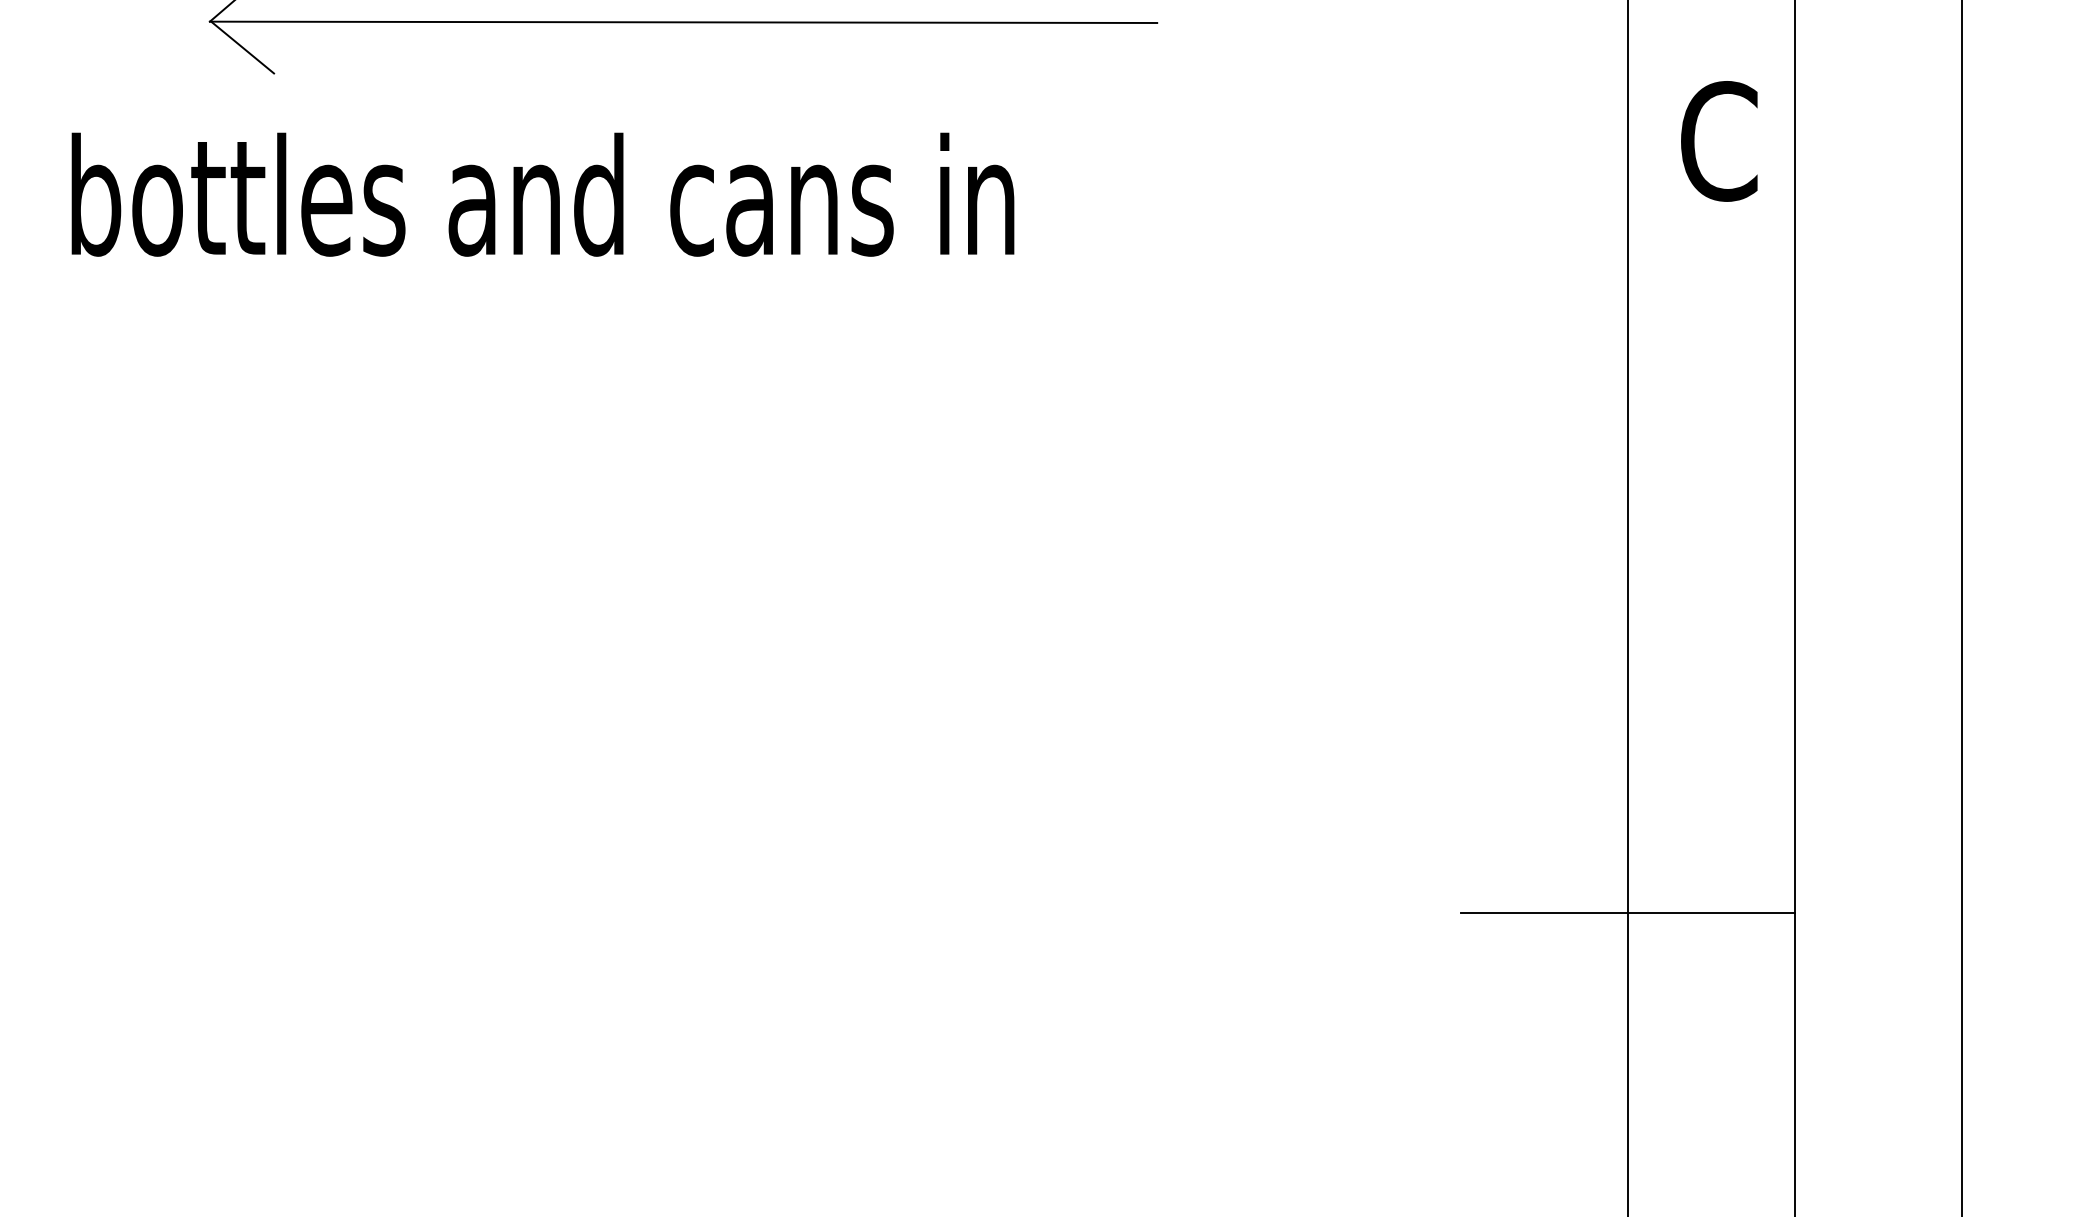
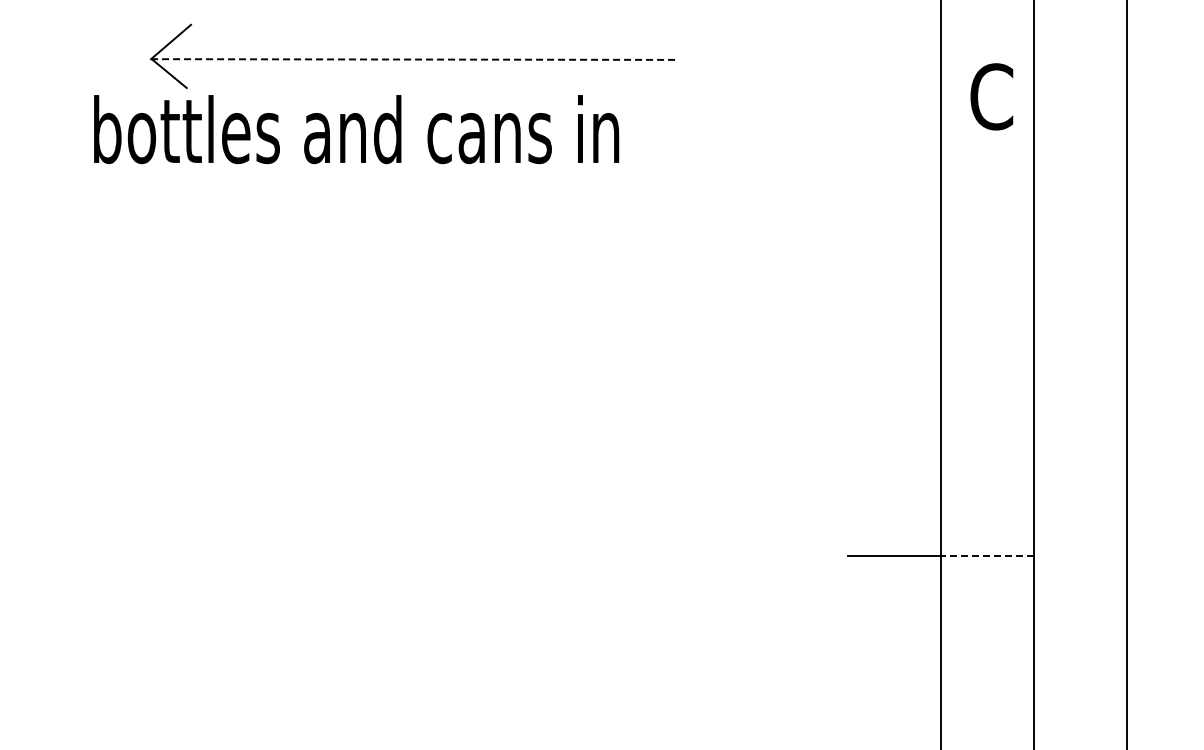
line: (682, 22) -> (414, 59), solid -> dashed
text: (1718, 140) -> (991, 96), moved
text: (542, 194) -> (356, 129), moved
line: (1711, 912) -> (987, 555), solid -> dashed

